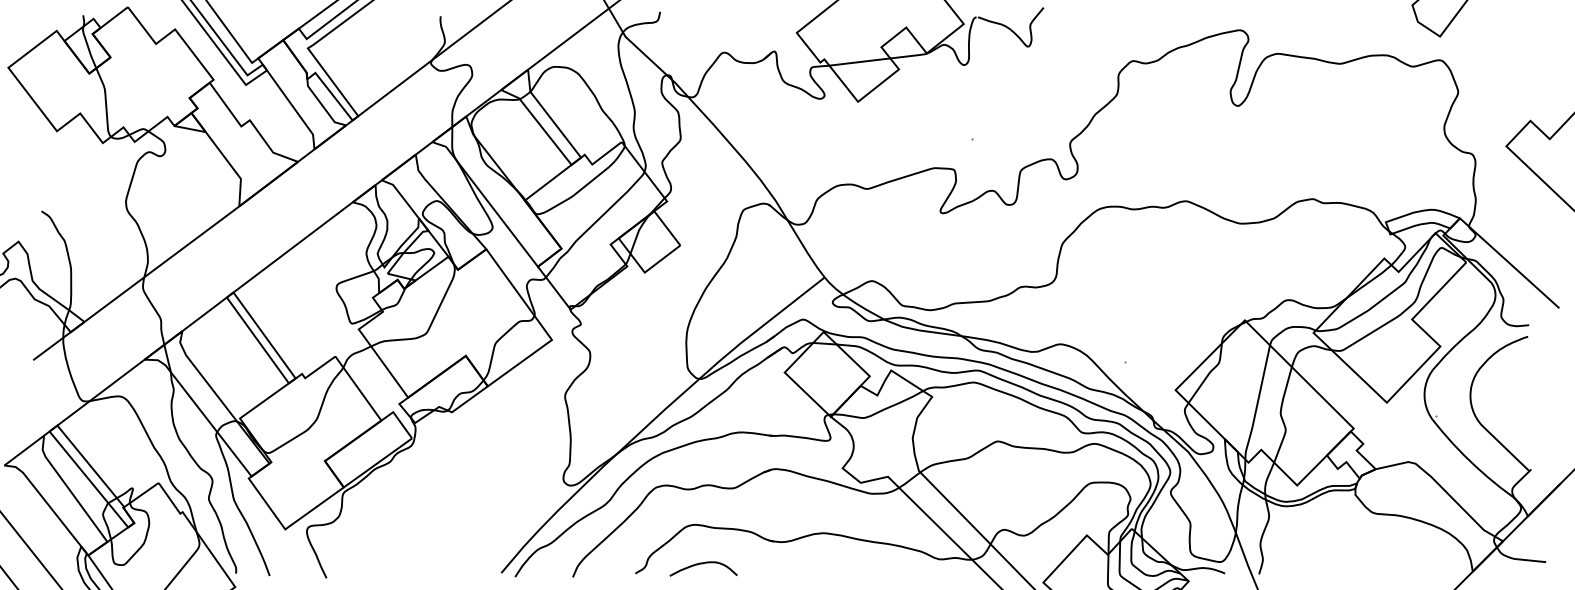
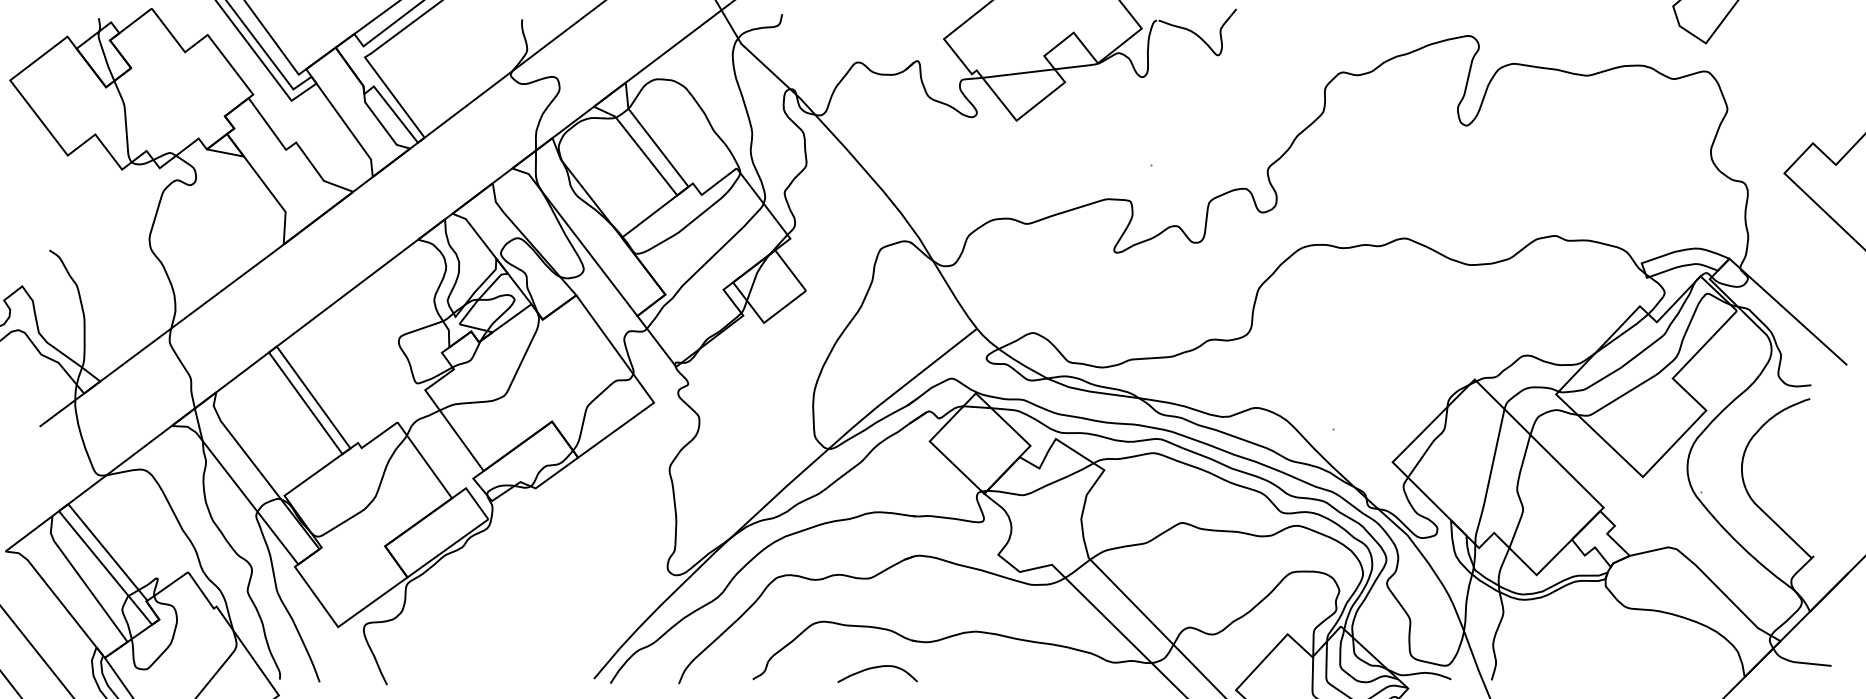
curve: (702, 564) -> (876, 668), moved

